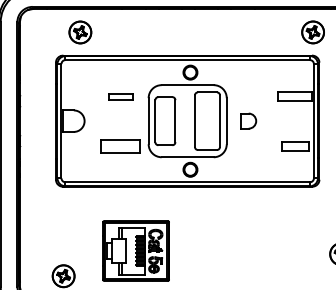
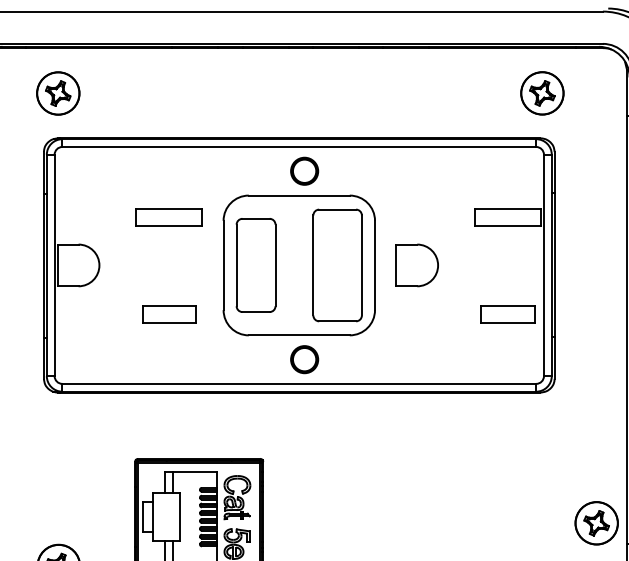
part: (80, 32) -> (58, 93), moved
part: (120, 96) -> (169, 217), size x1.43
part: (248, 120) -> (417, 264), size x1.43
part: (120, 146) -> (169, 314), size x0.71

